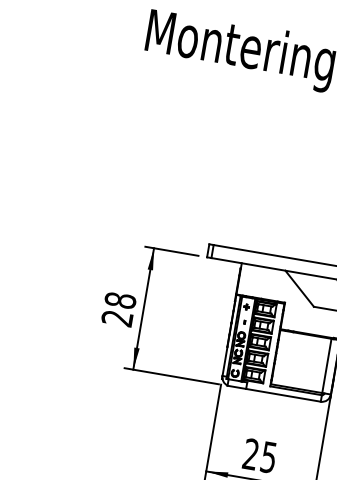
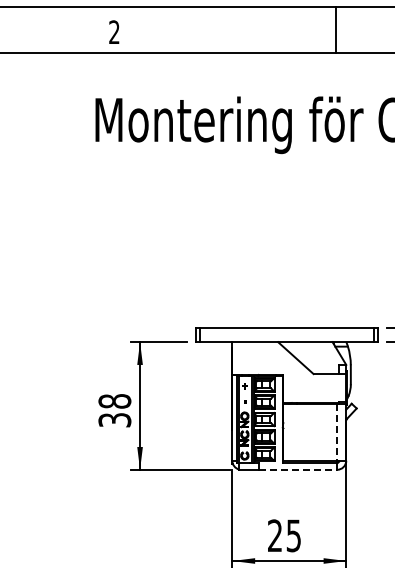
text: (117, 318) -> (114, 420), 28 -> 38
line: (327, 366) -> (337, 432), solid -> dashed
line: (284, 395) -> (298, 469), solid -> dashed

